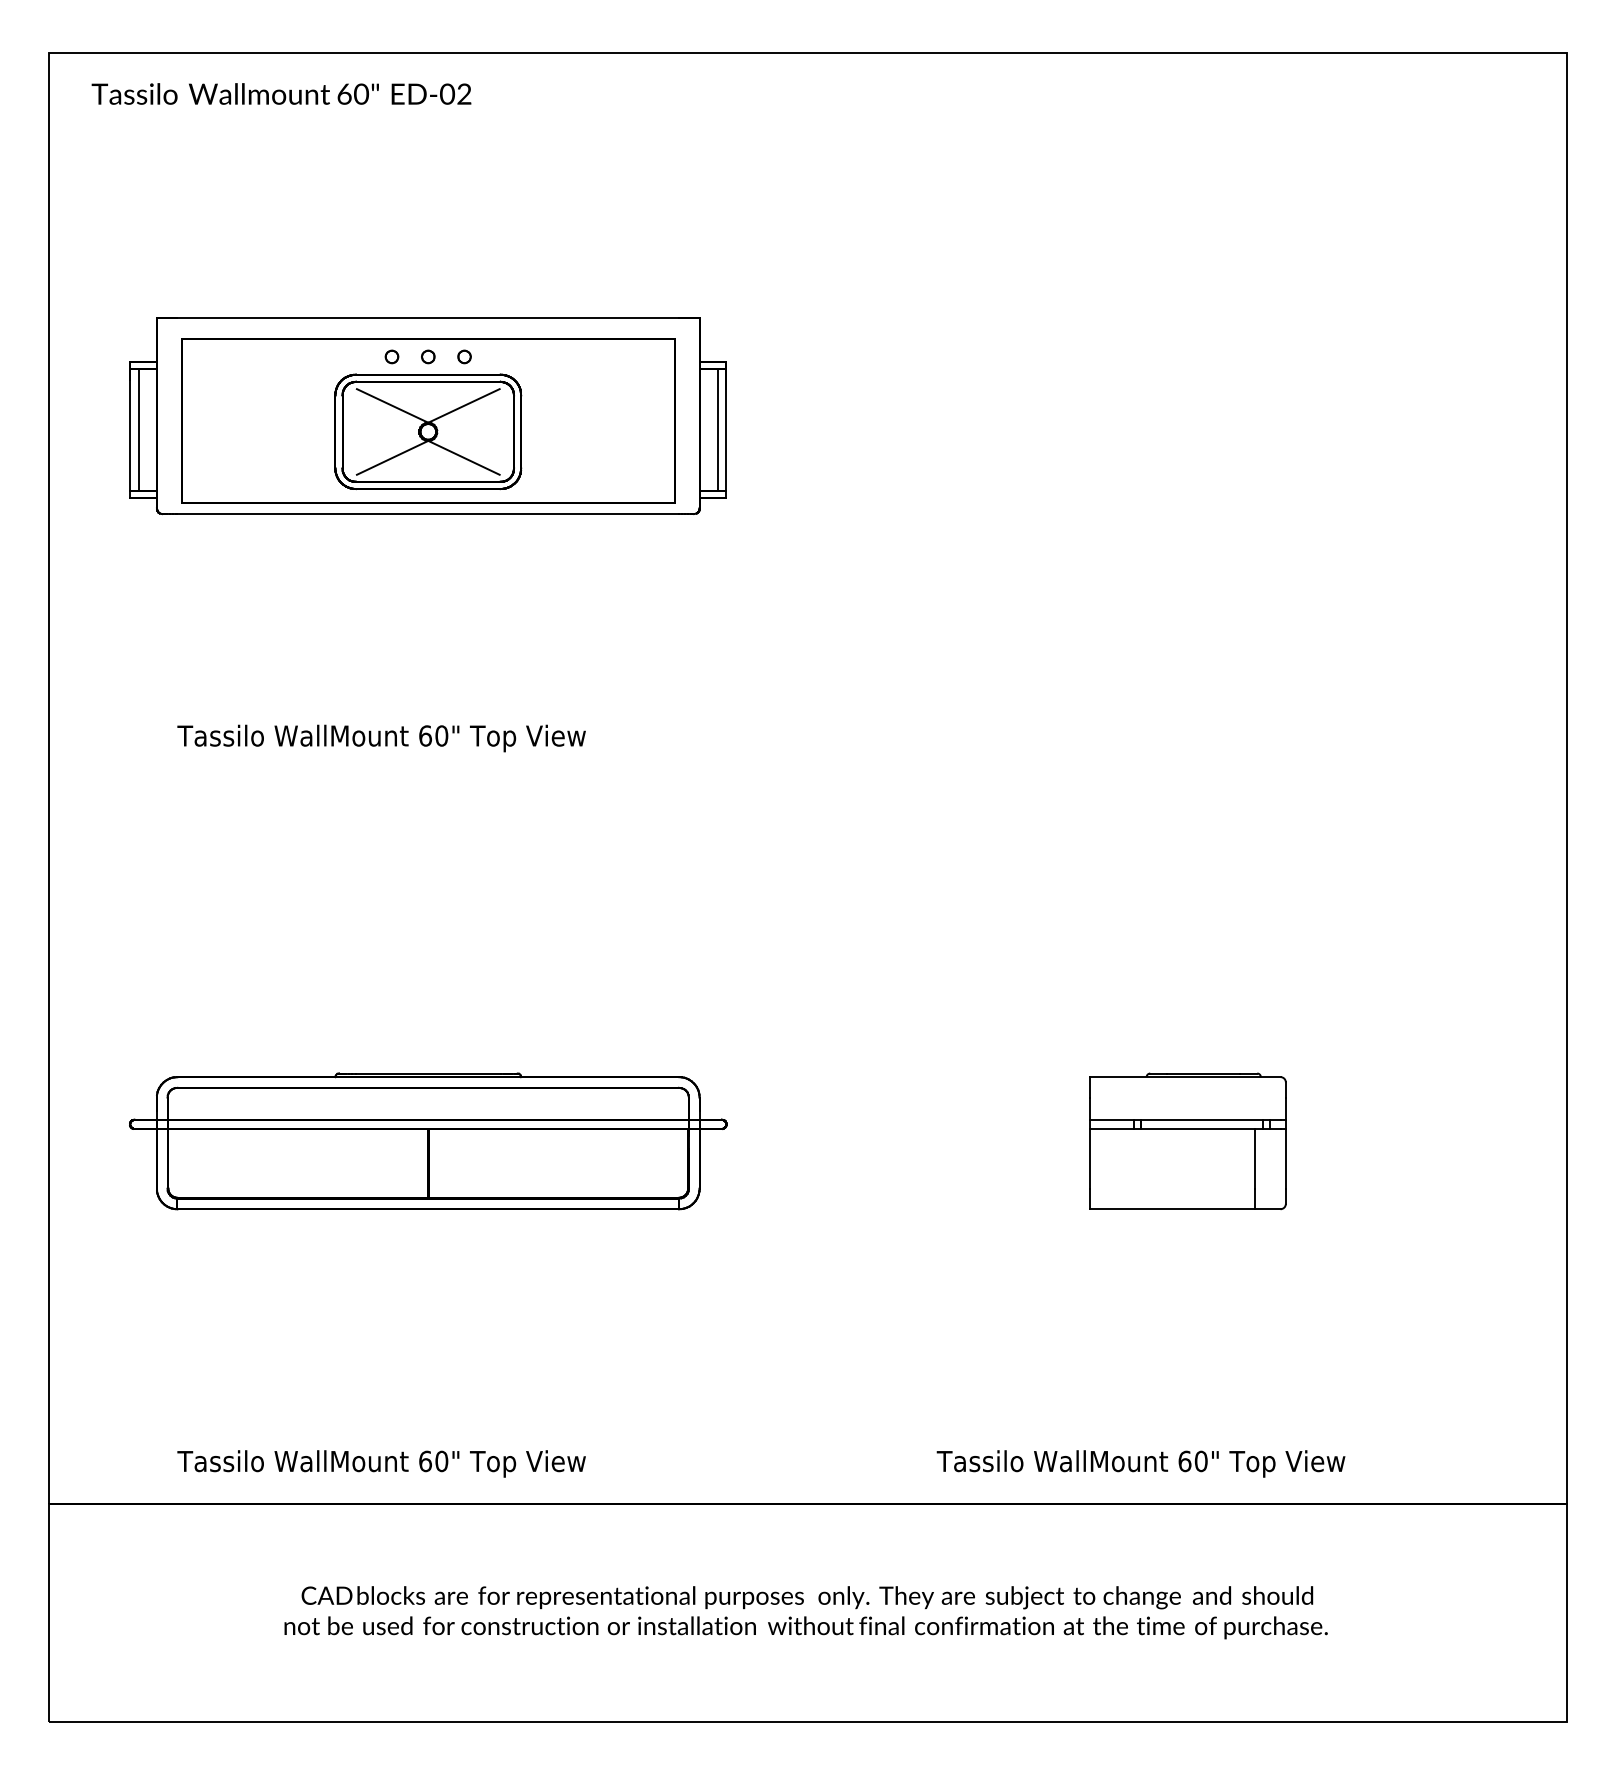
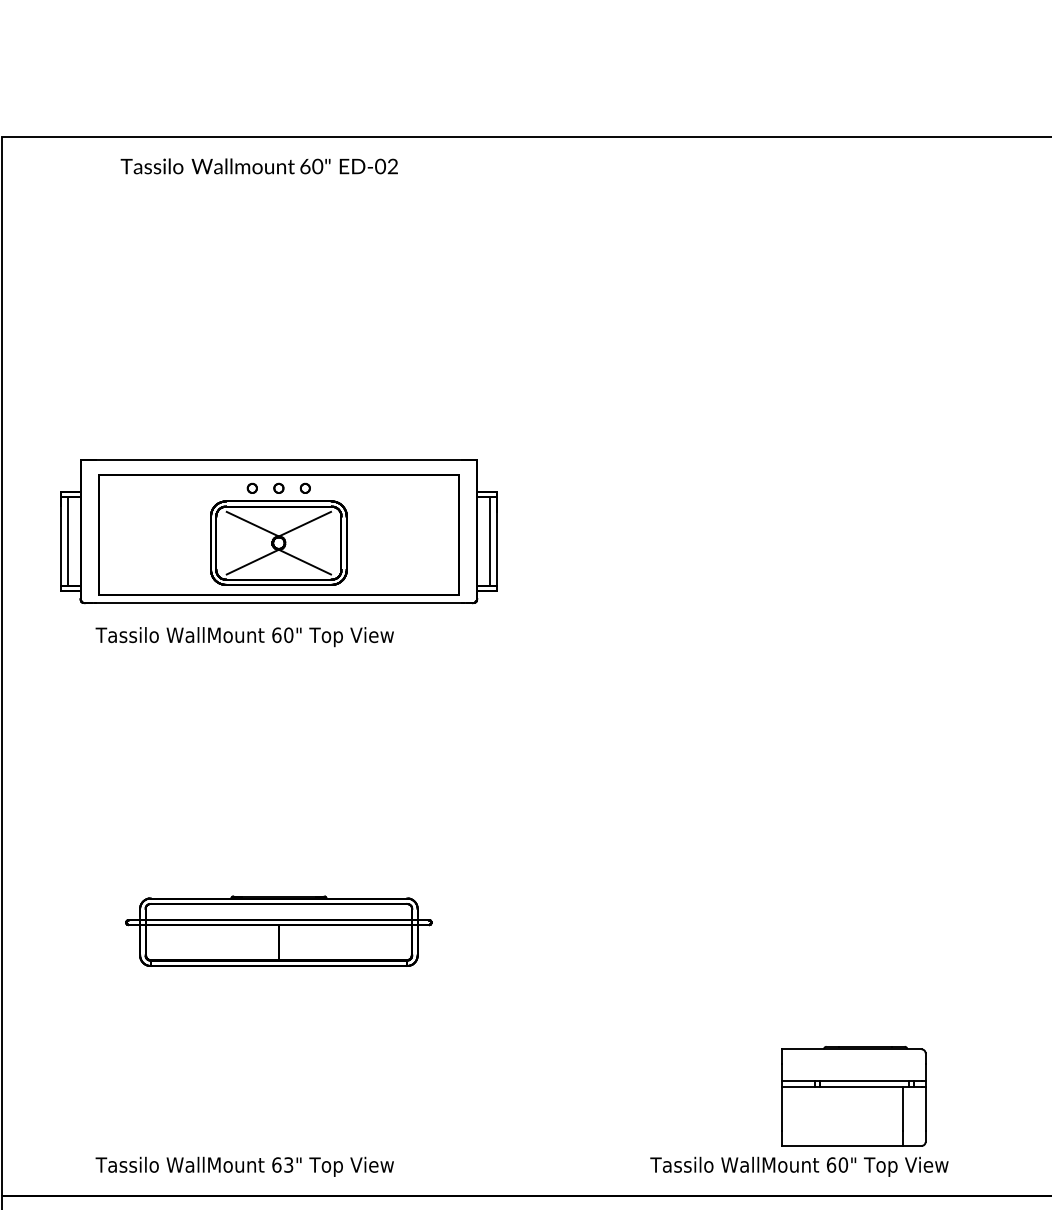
text: (281, 93) -> (259, 166), moved
part: (427, 416) -> (278, 531), moved
part: (428, 1141) -> (279, 931), size x0.7
part: (1187, 1141) -> (853, 1096), moved
text: (441, 1461) -> (288, 1165), 60" -> 63"

